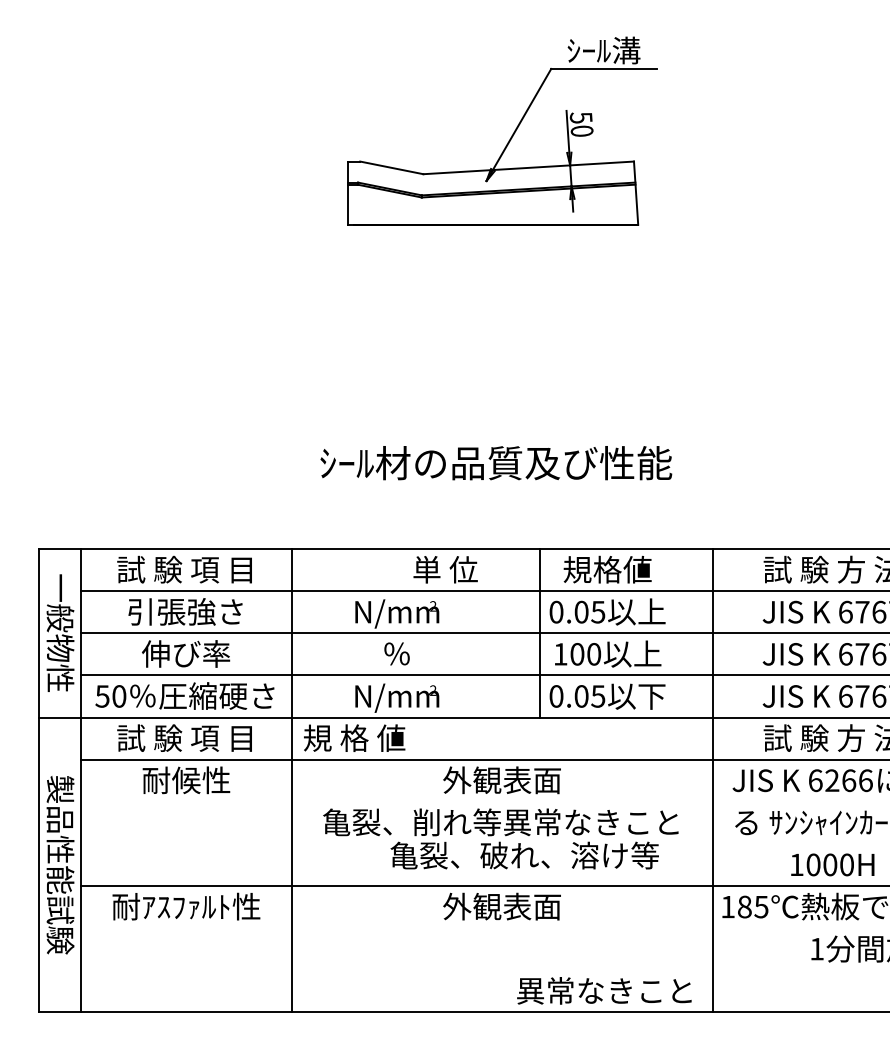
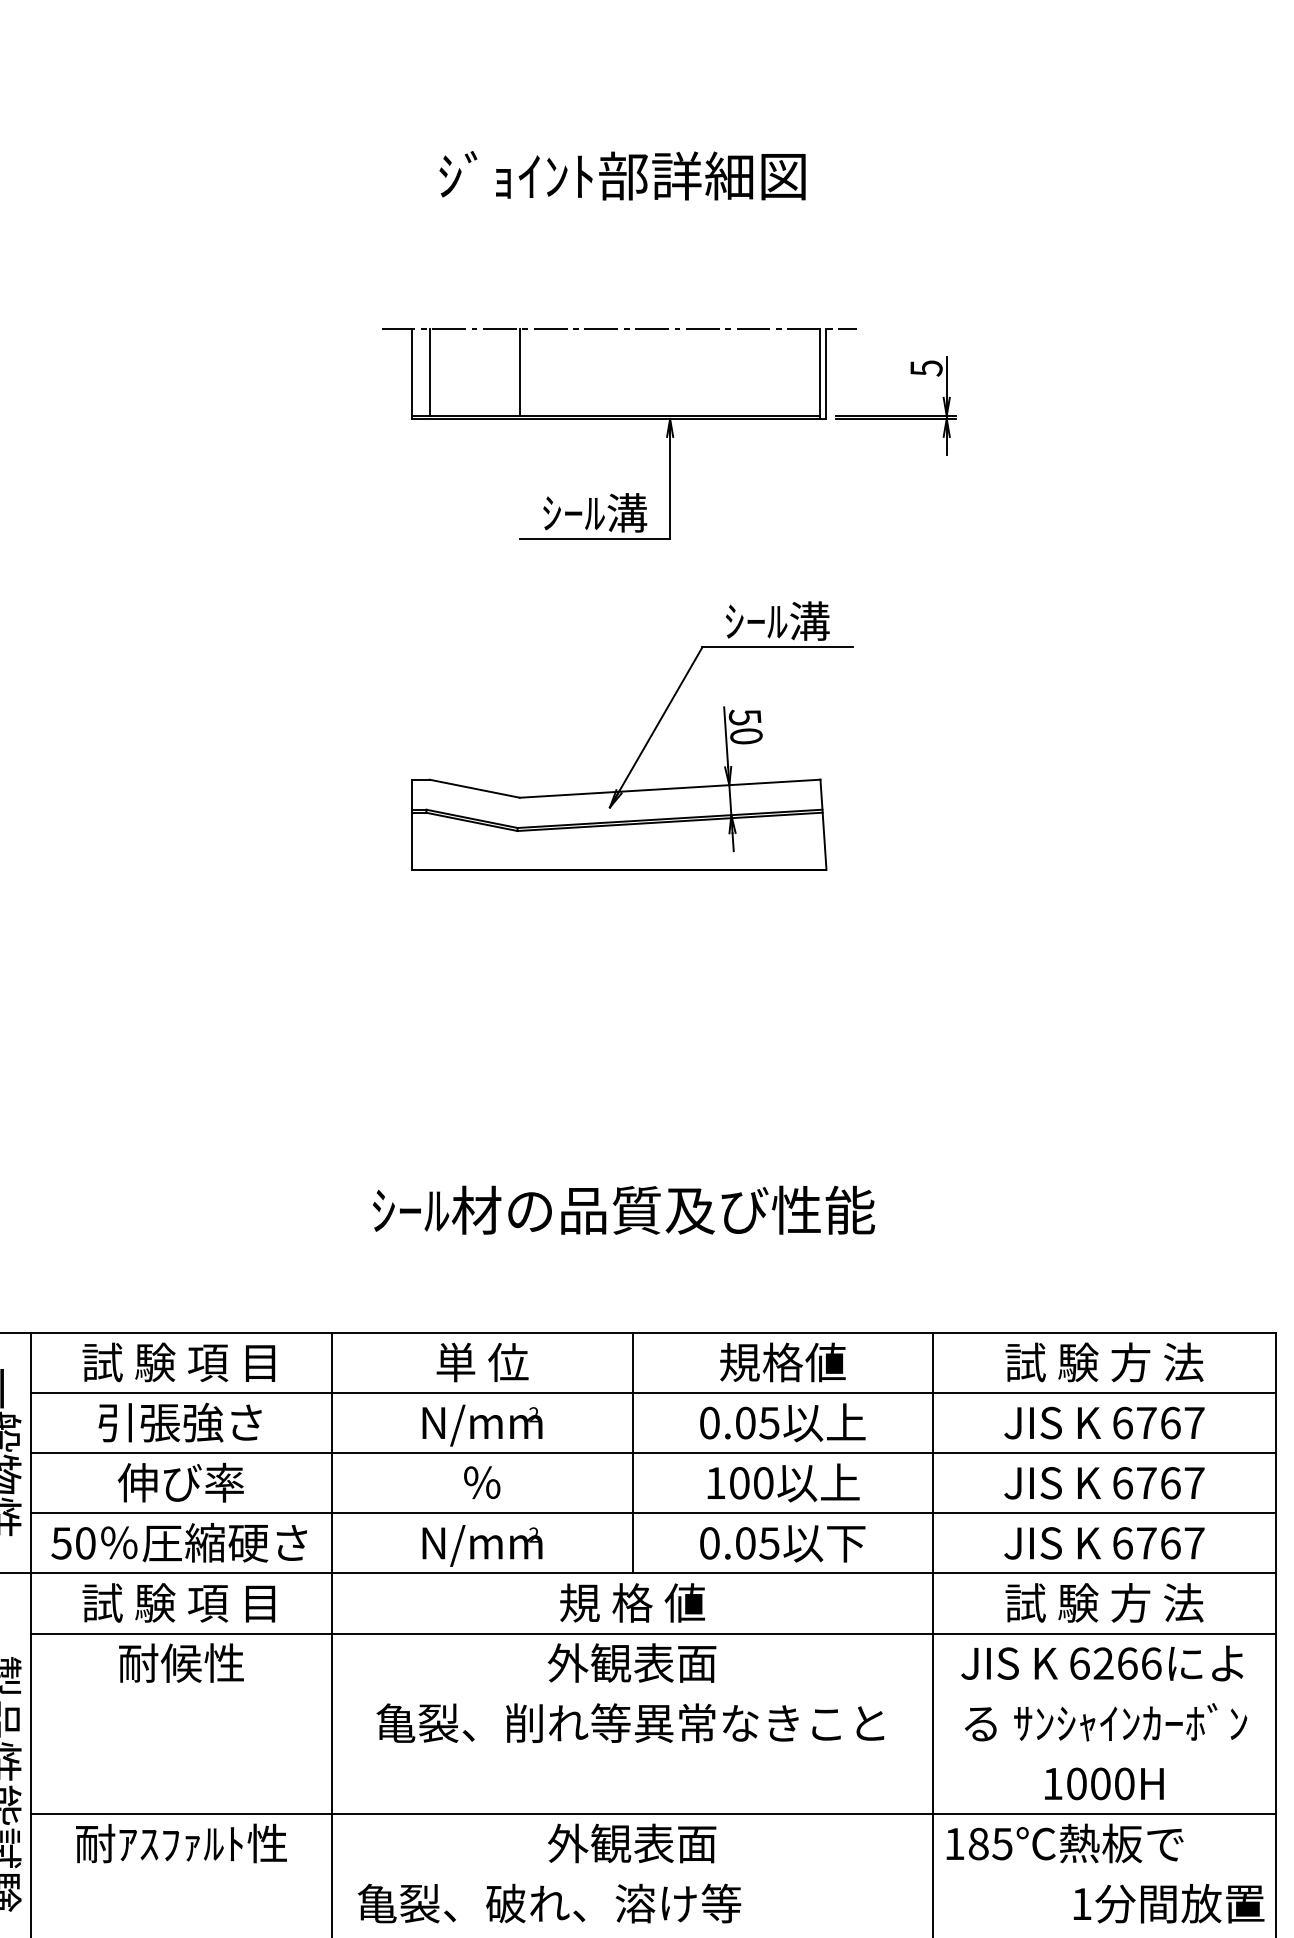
text: (445, 569) -> (482, 1362), moved
line: (540, 632) -> (632, 1452), moved
text: (354, 737) -> (632, 1602), moved
text: (524, 855) -> (549, 1903), moved

